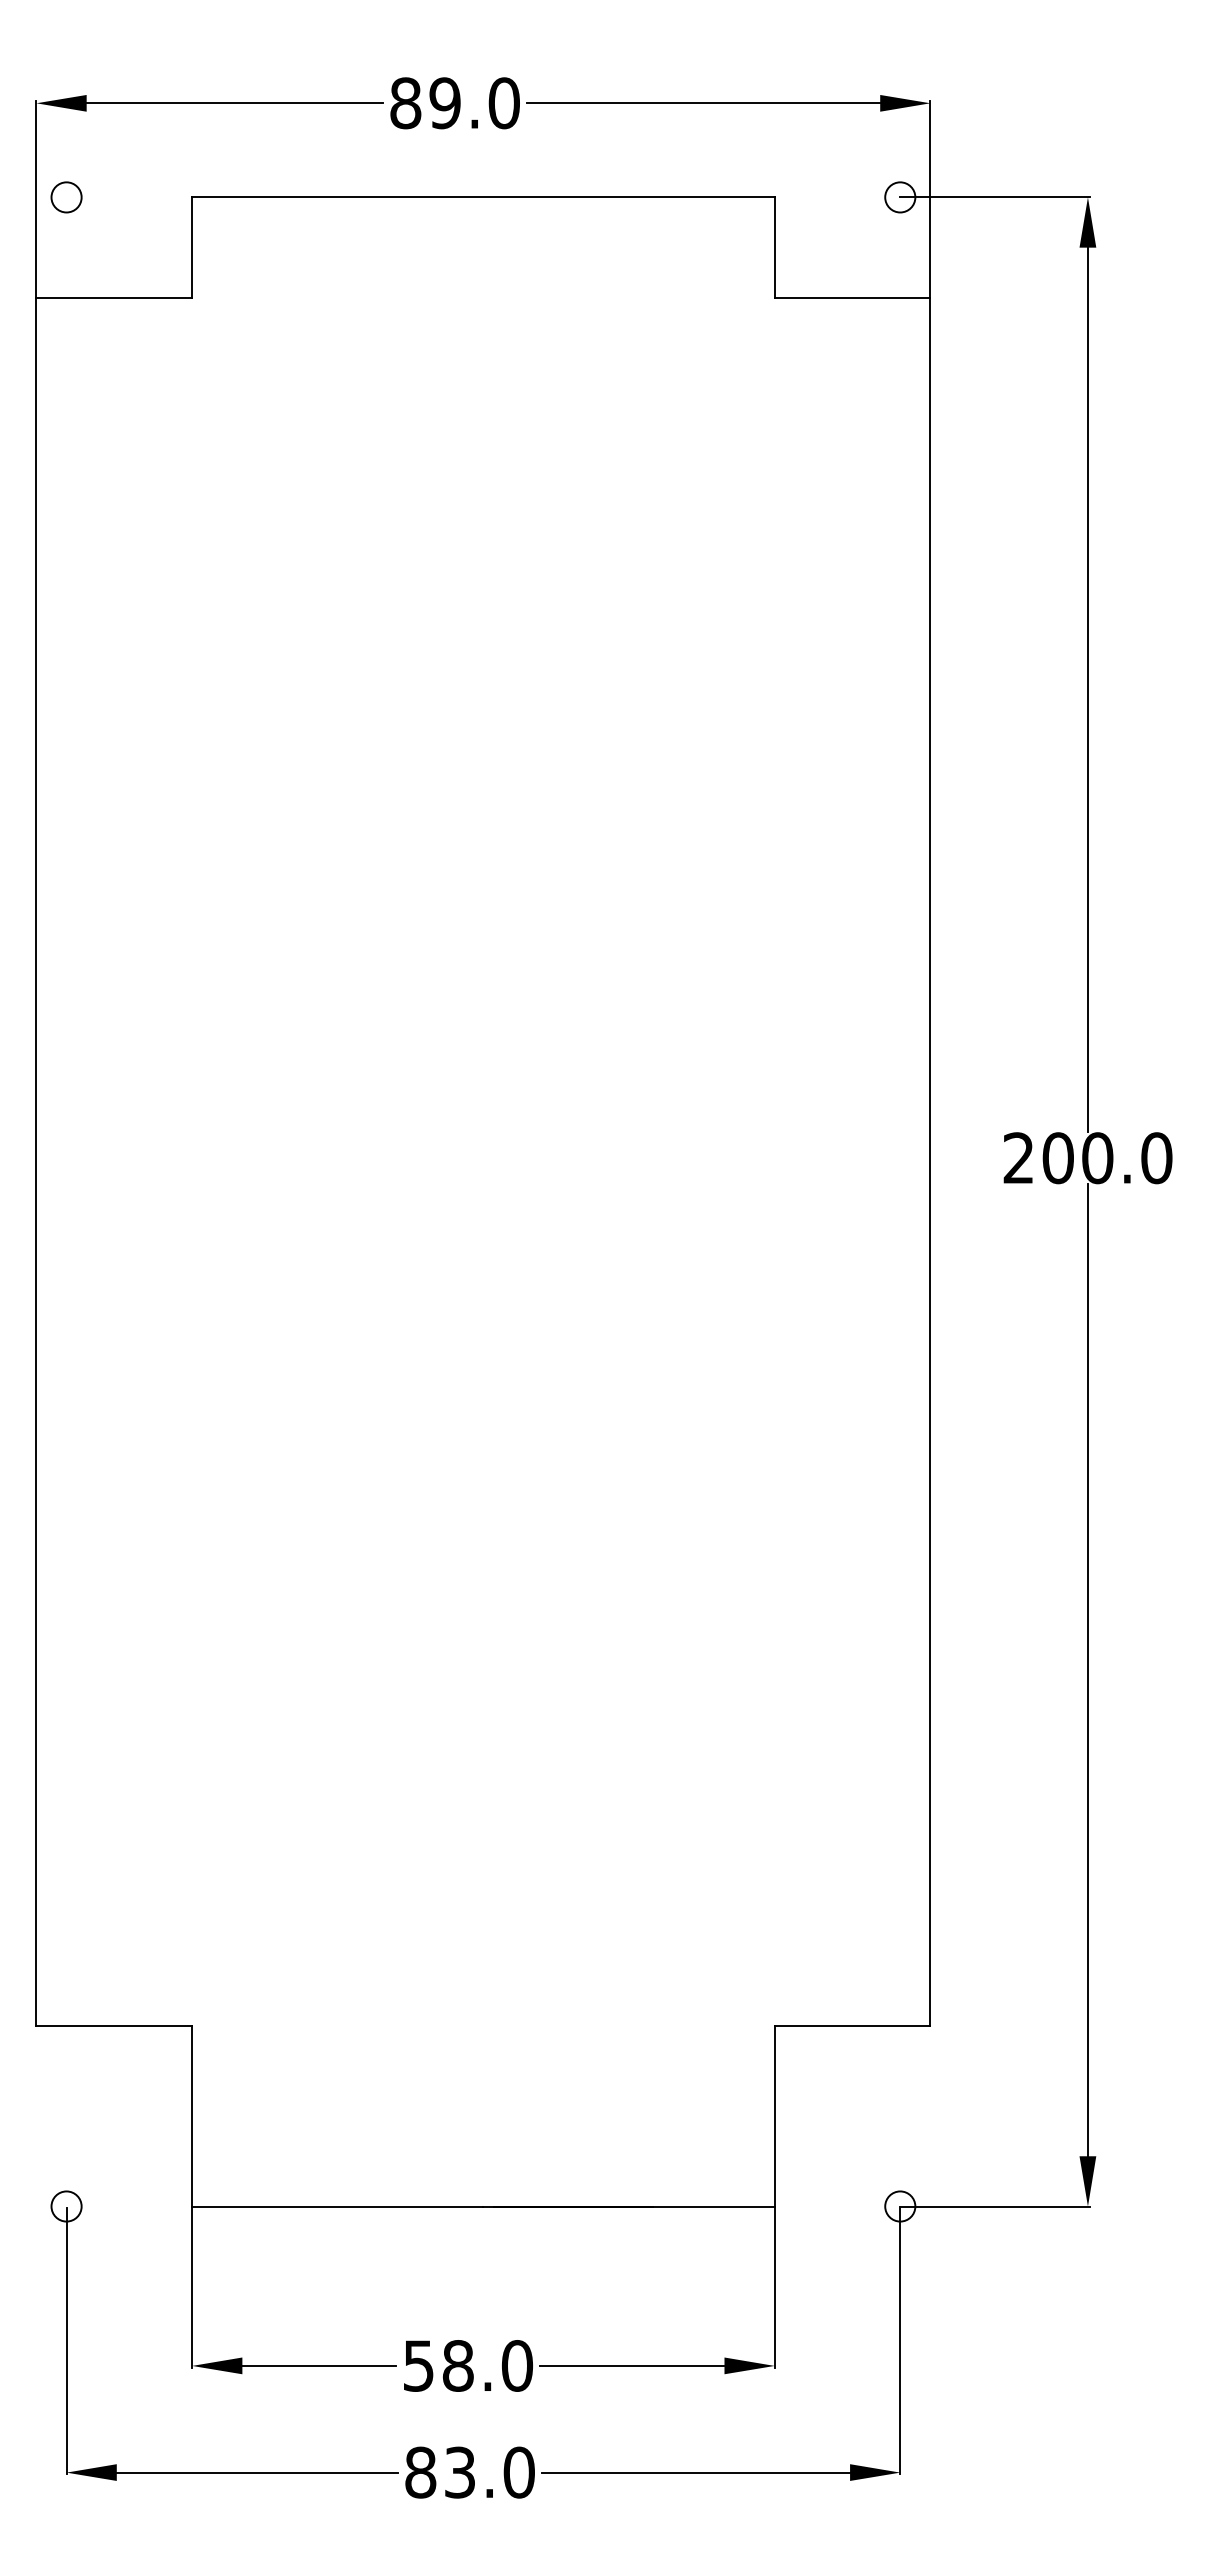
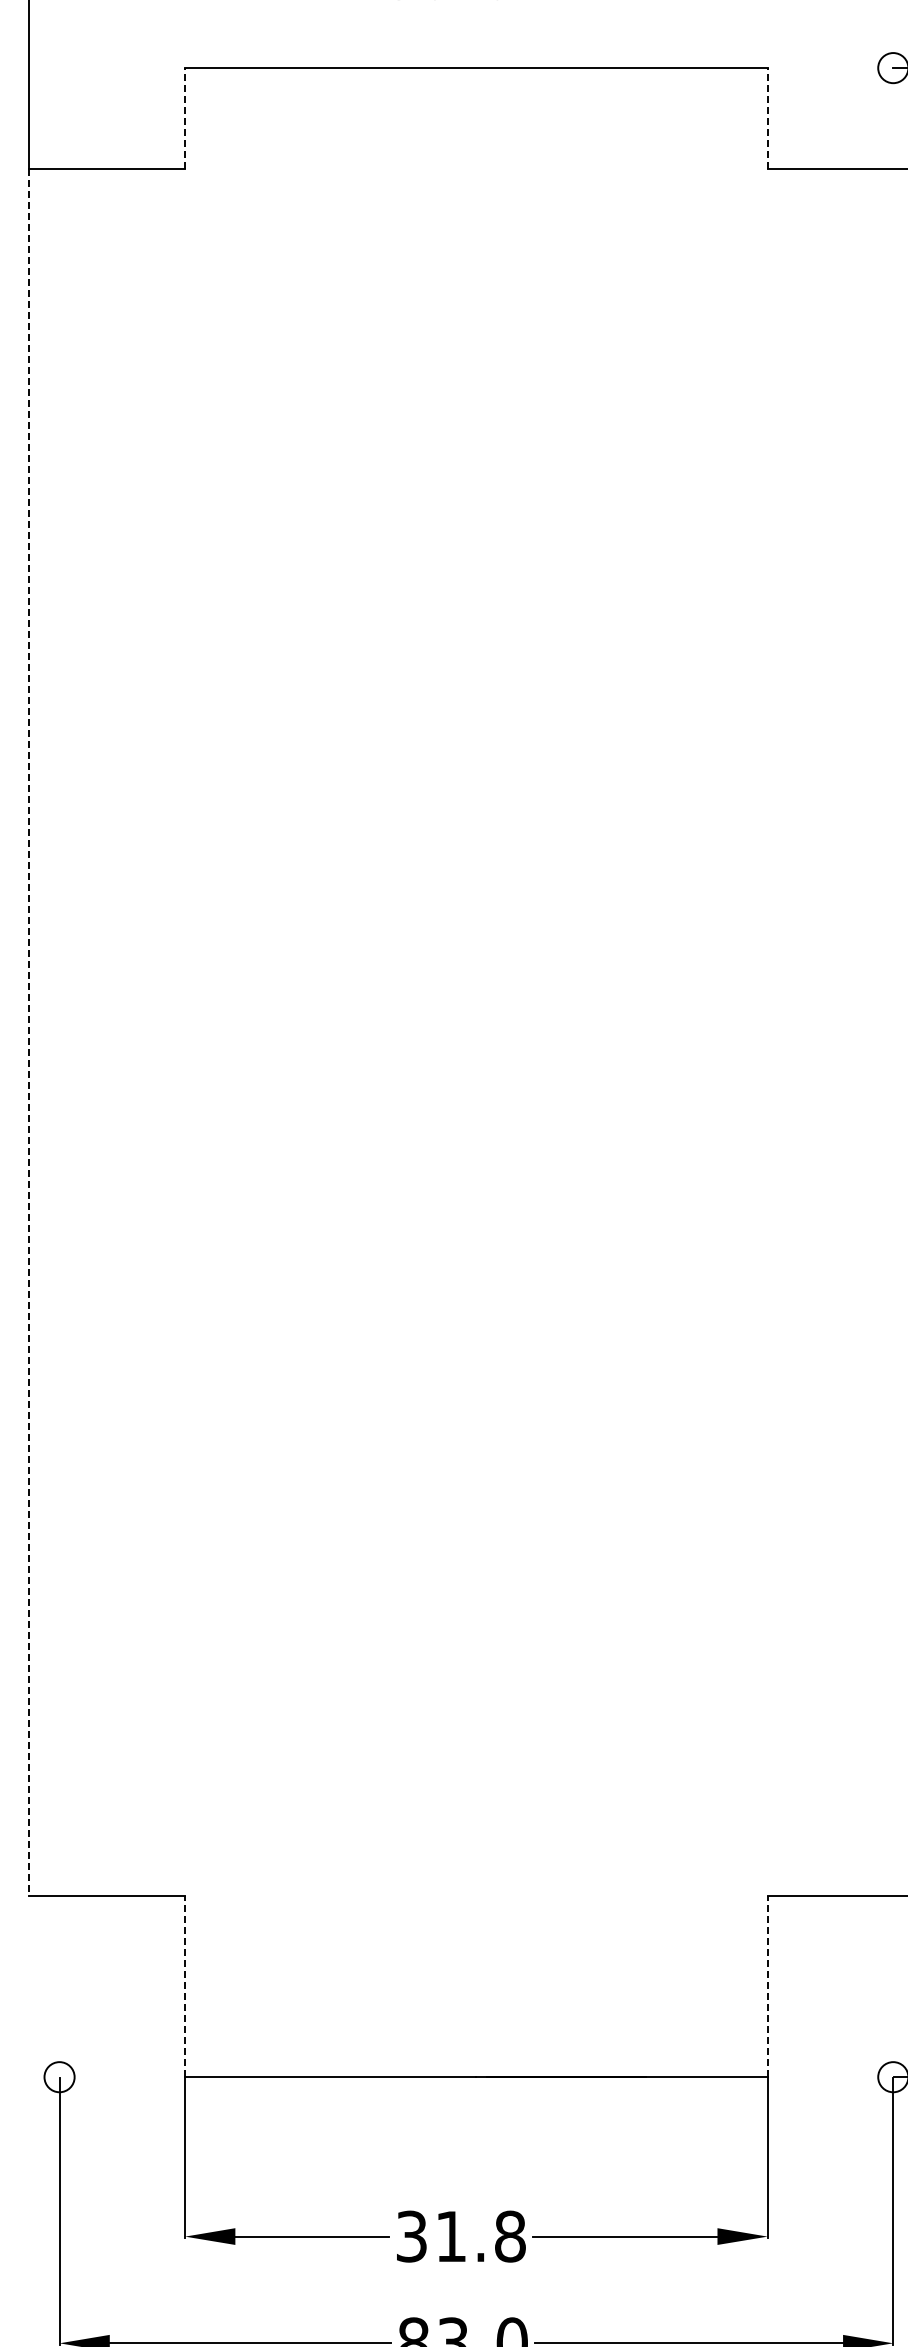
circle: (66, 197) -> (59, 68), removed
line: (192, 247) -> (185, 118), solid -> dashed
line: (774, 247) -> (767, 118), solid -> dashed
line: (36, 1161) -> (29, 1032), solid -> dashed
line: (192, 2115) -> (185, 1986), solid -> dashed
line: (774, 2115) -> (767, 1986), solid -> dashed
text: (468, 2365) -> (461, 2236), 58.0 -> 31.8

